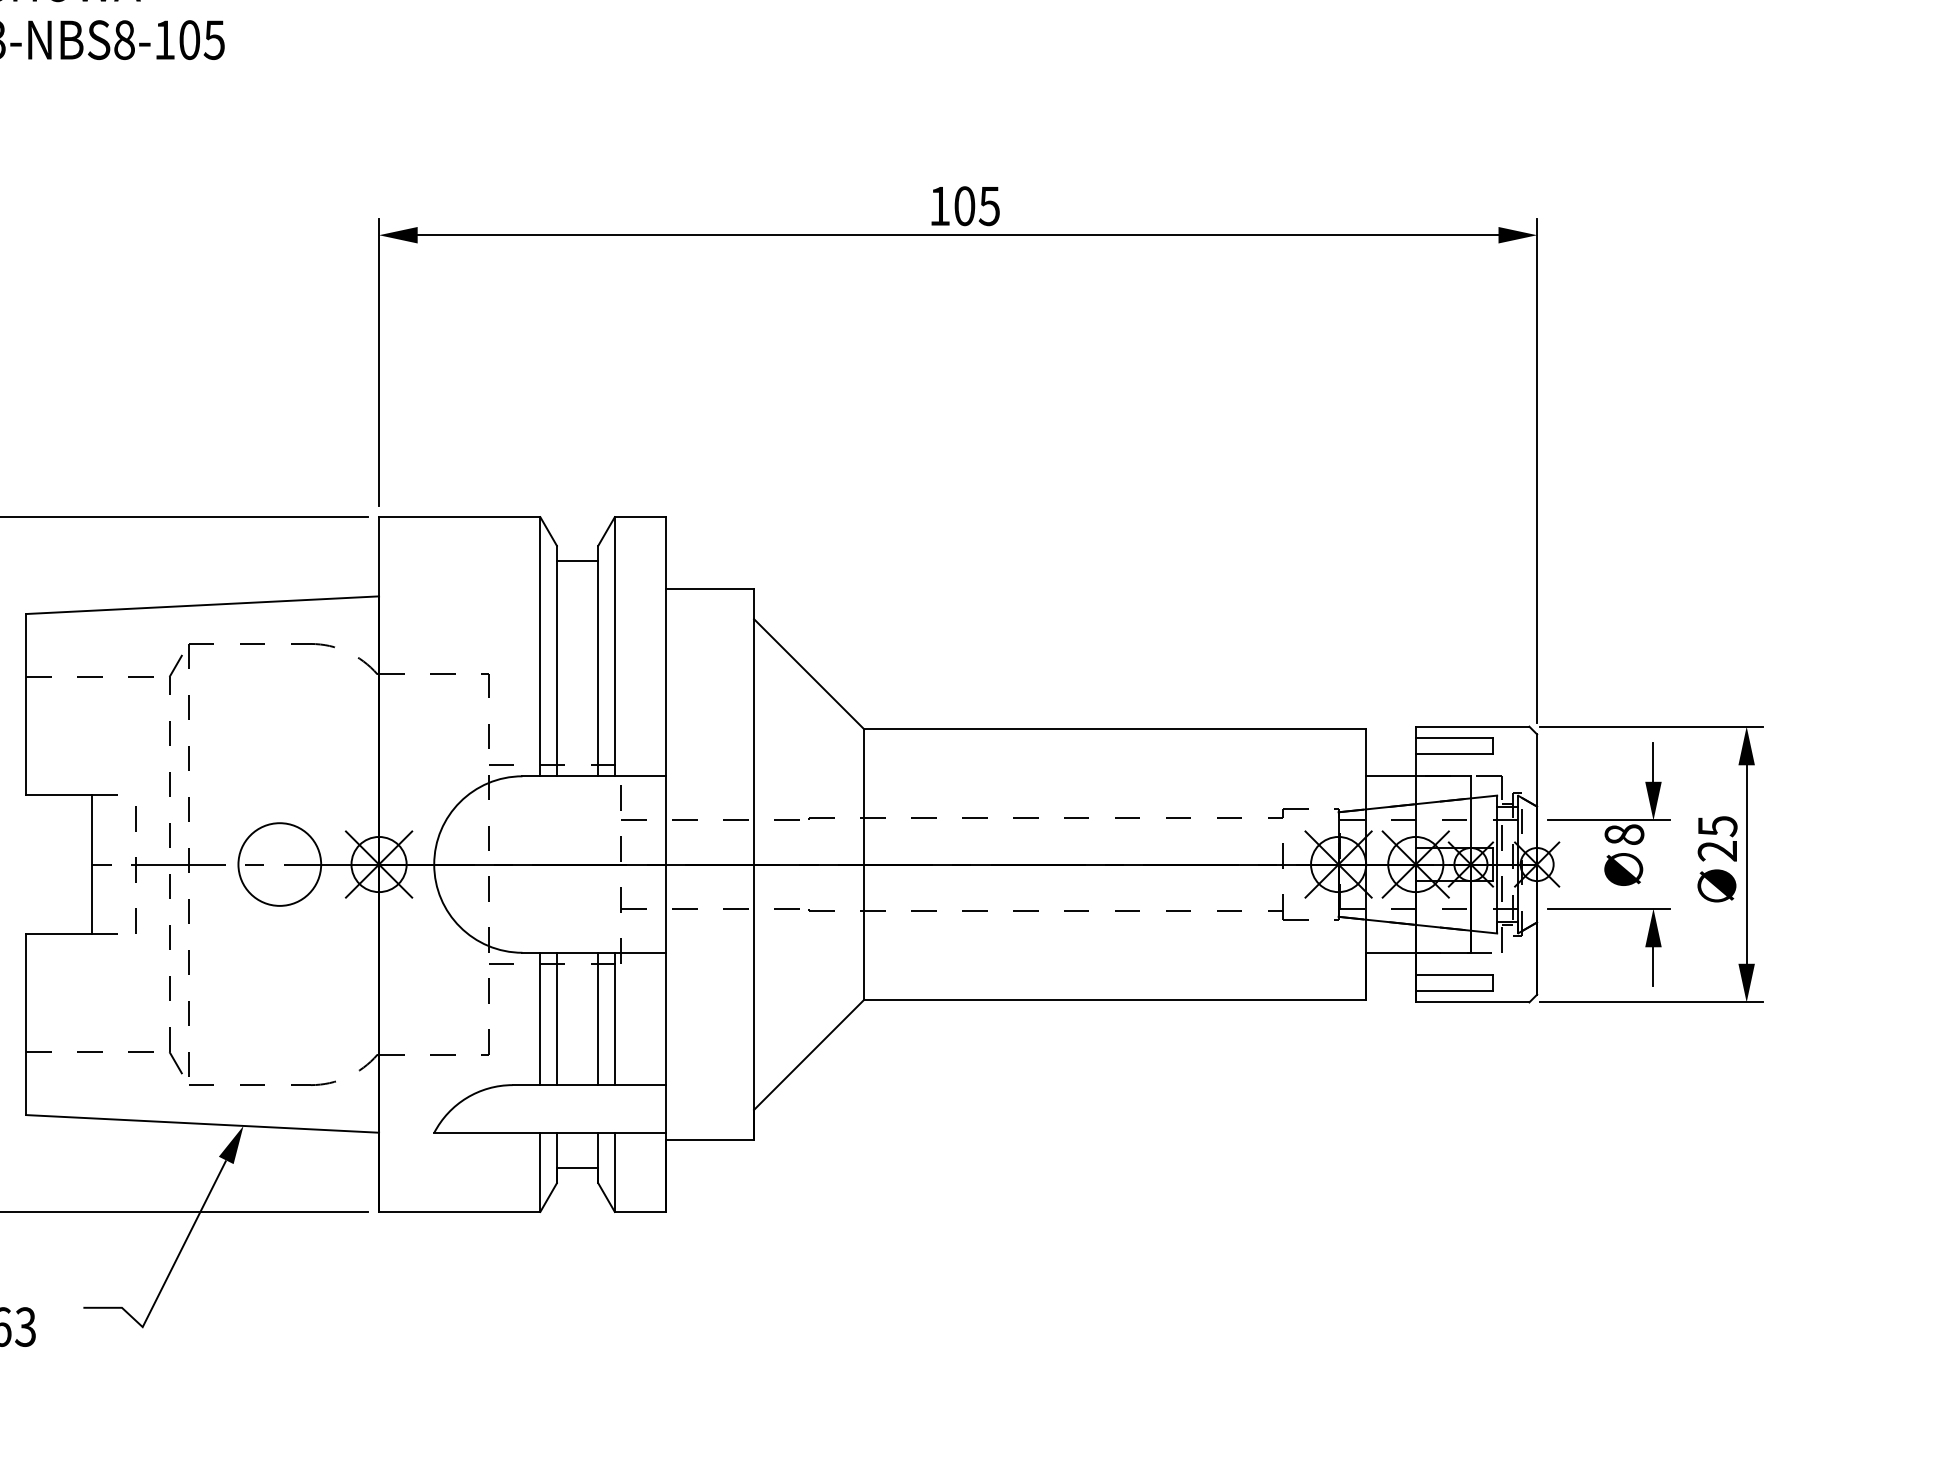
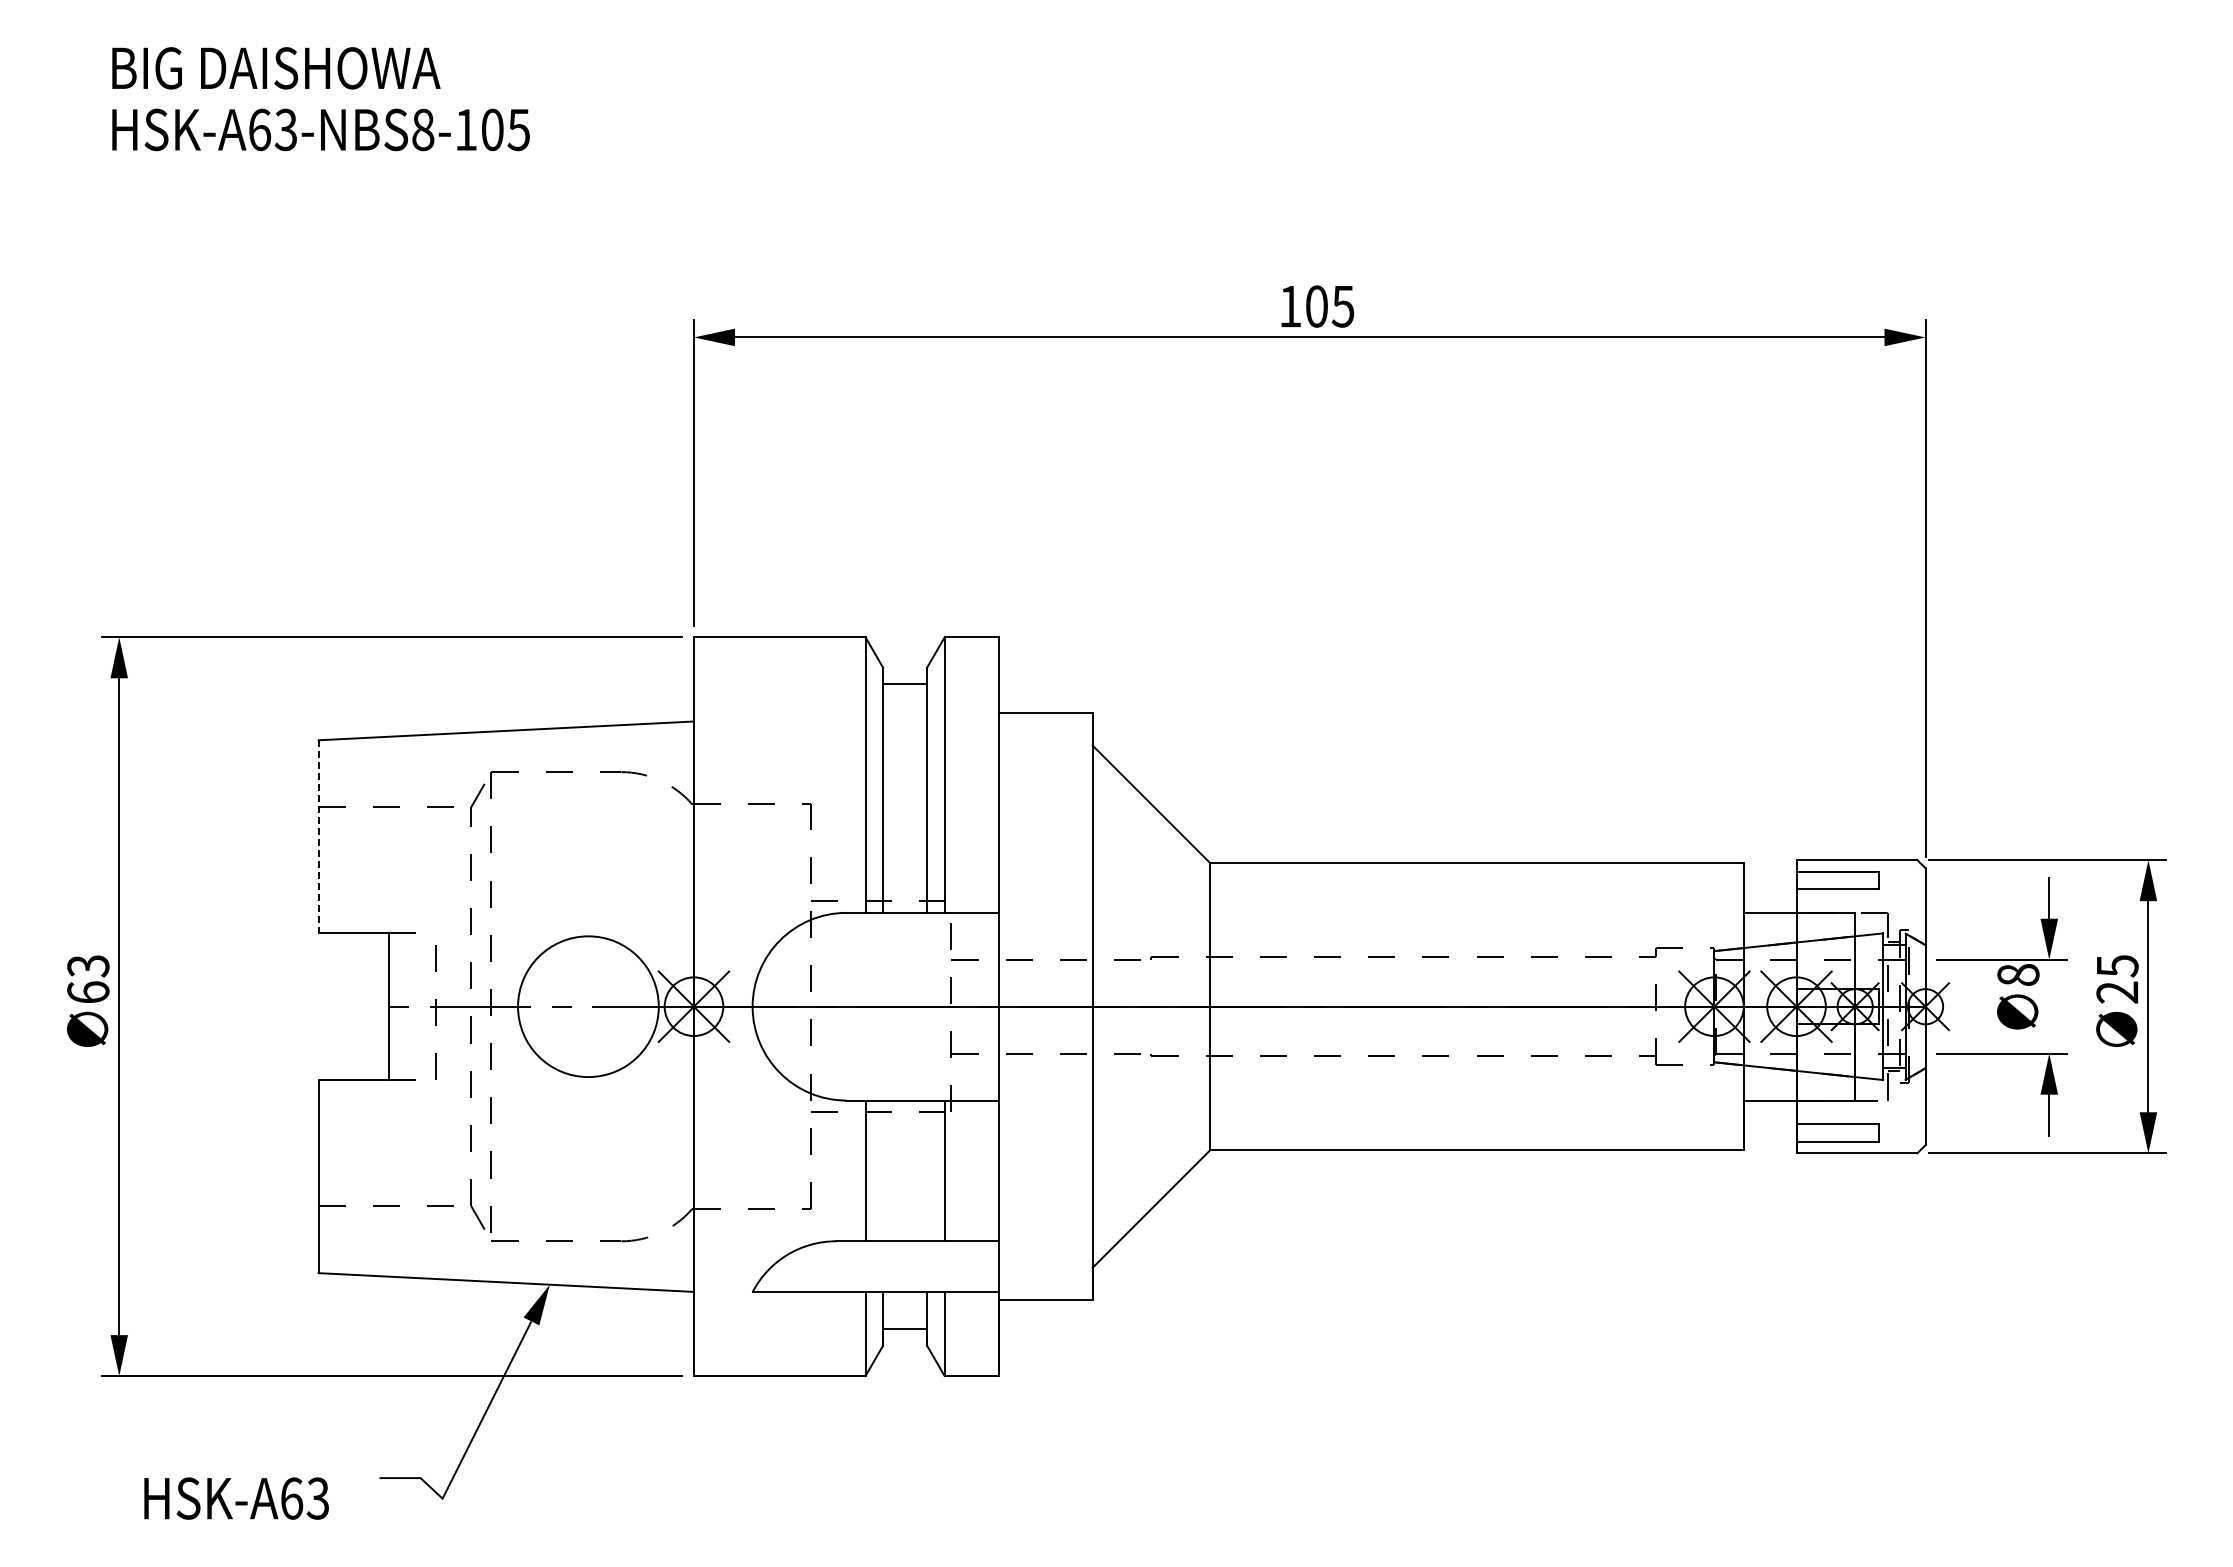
line: (26, 705) -> (318, 837), solid -> dashed
circle: (279, 864) -> (588, 1006), size x1.6
line: (557, 1018) -> (883, 1170), removed
line: (598, 1018) -> (927, 1170), removed

